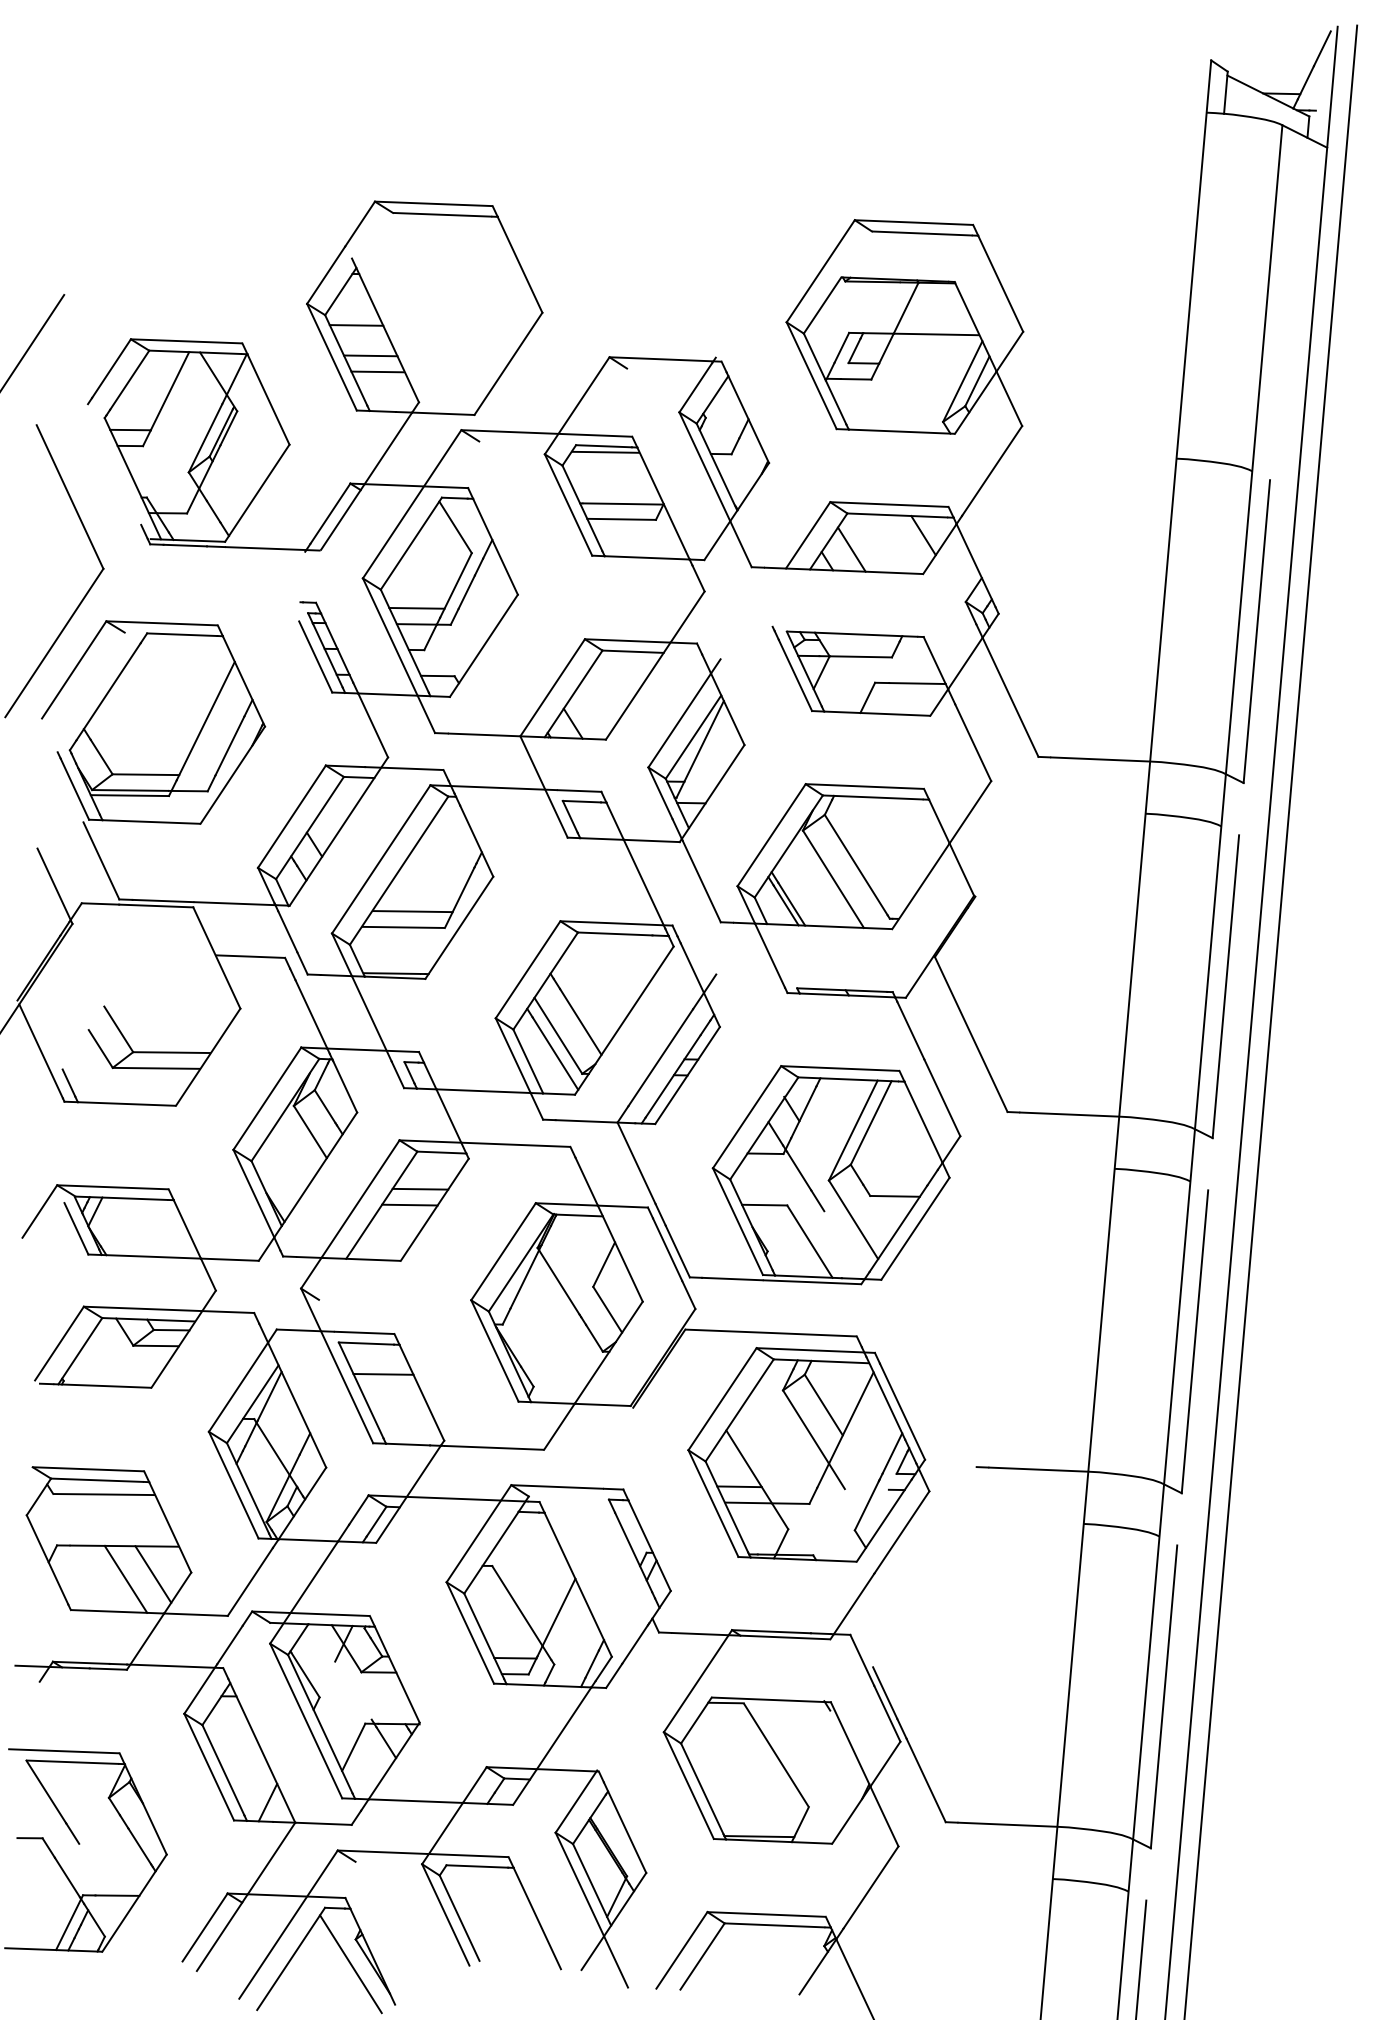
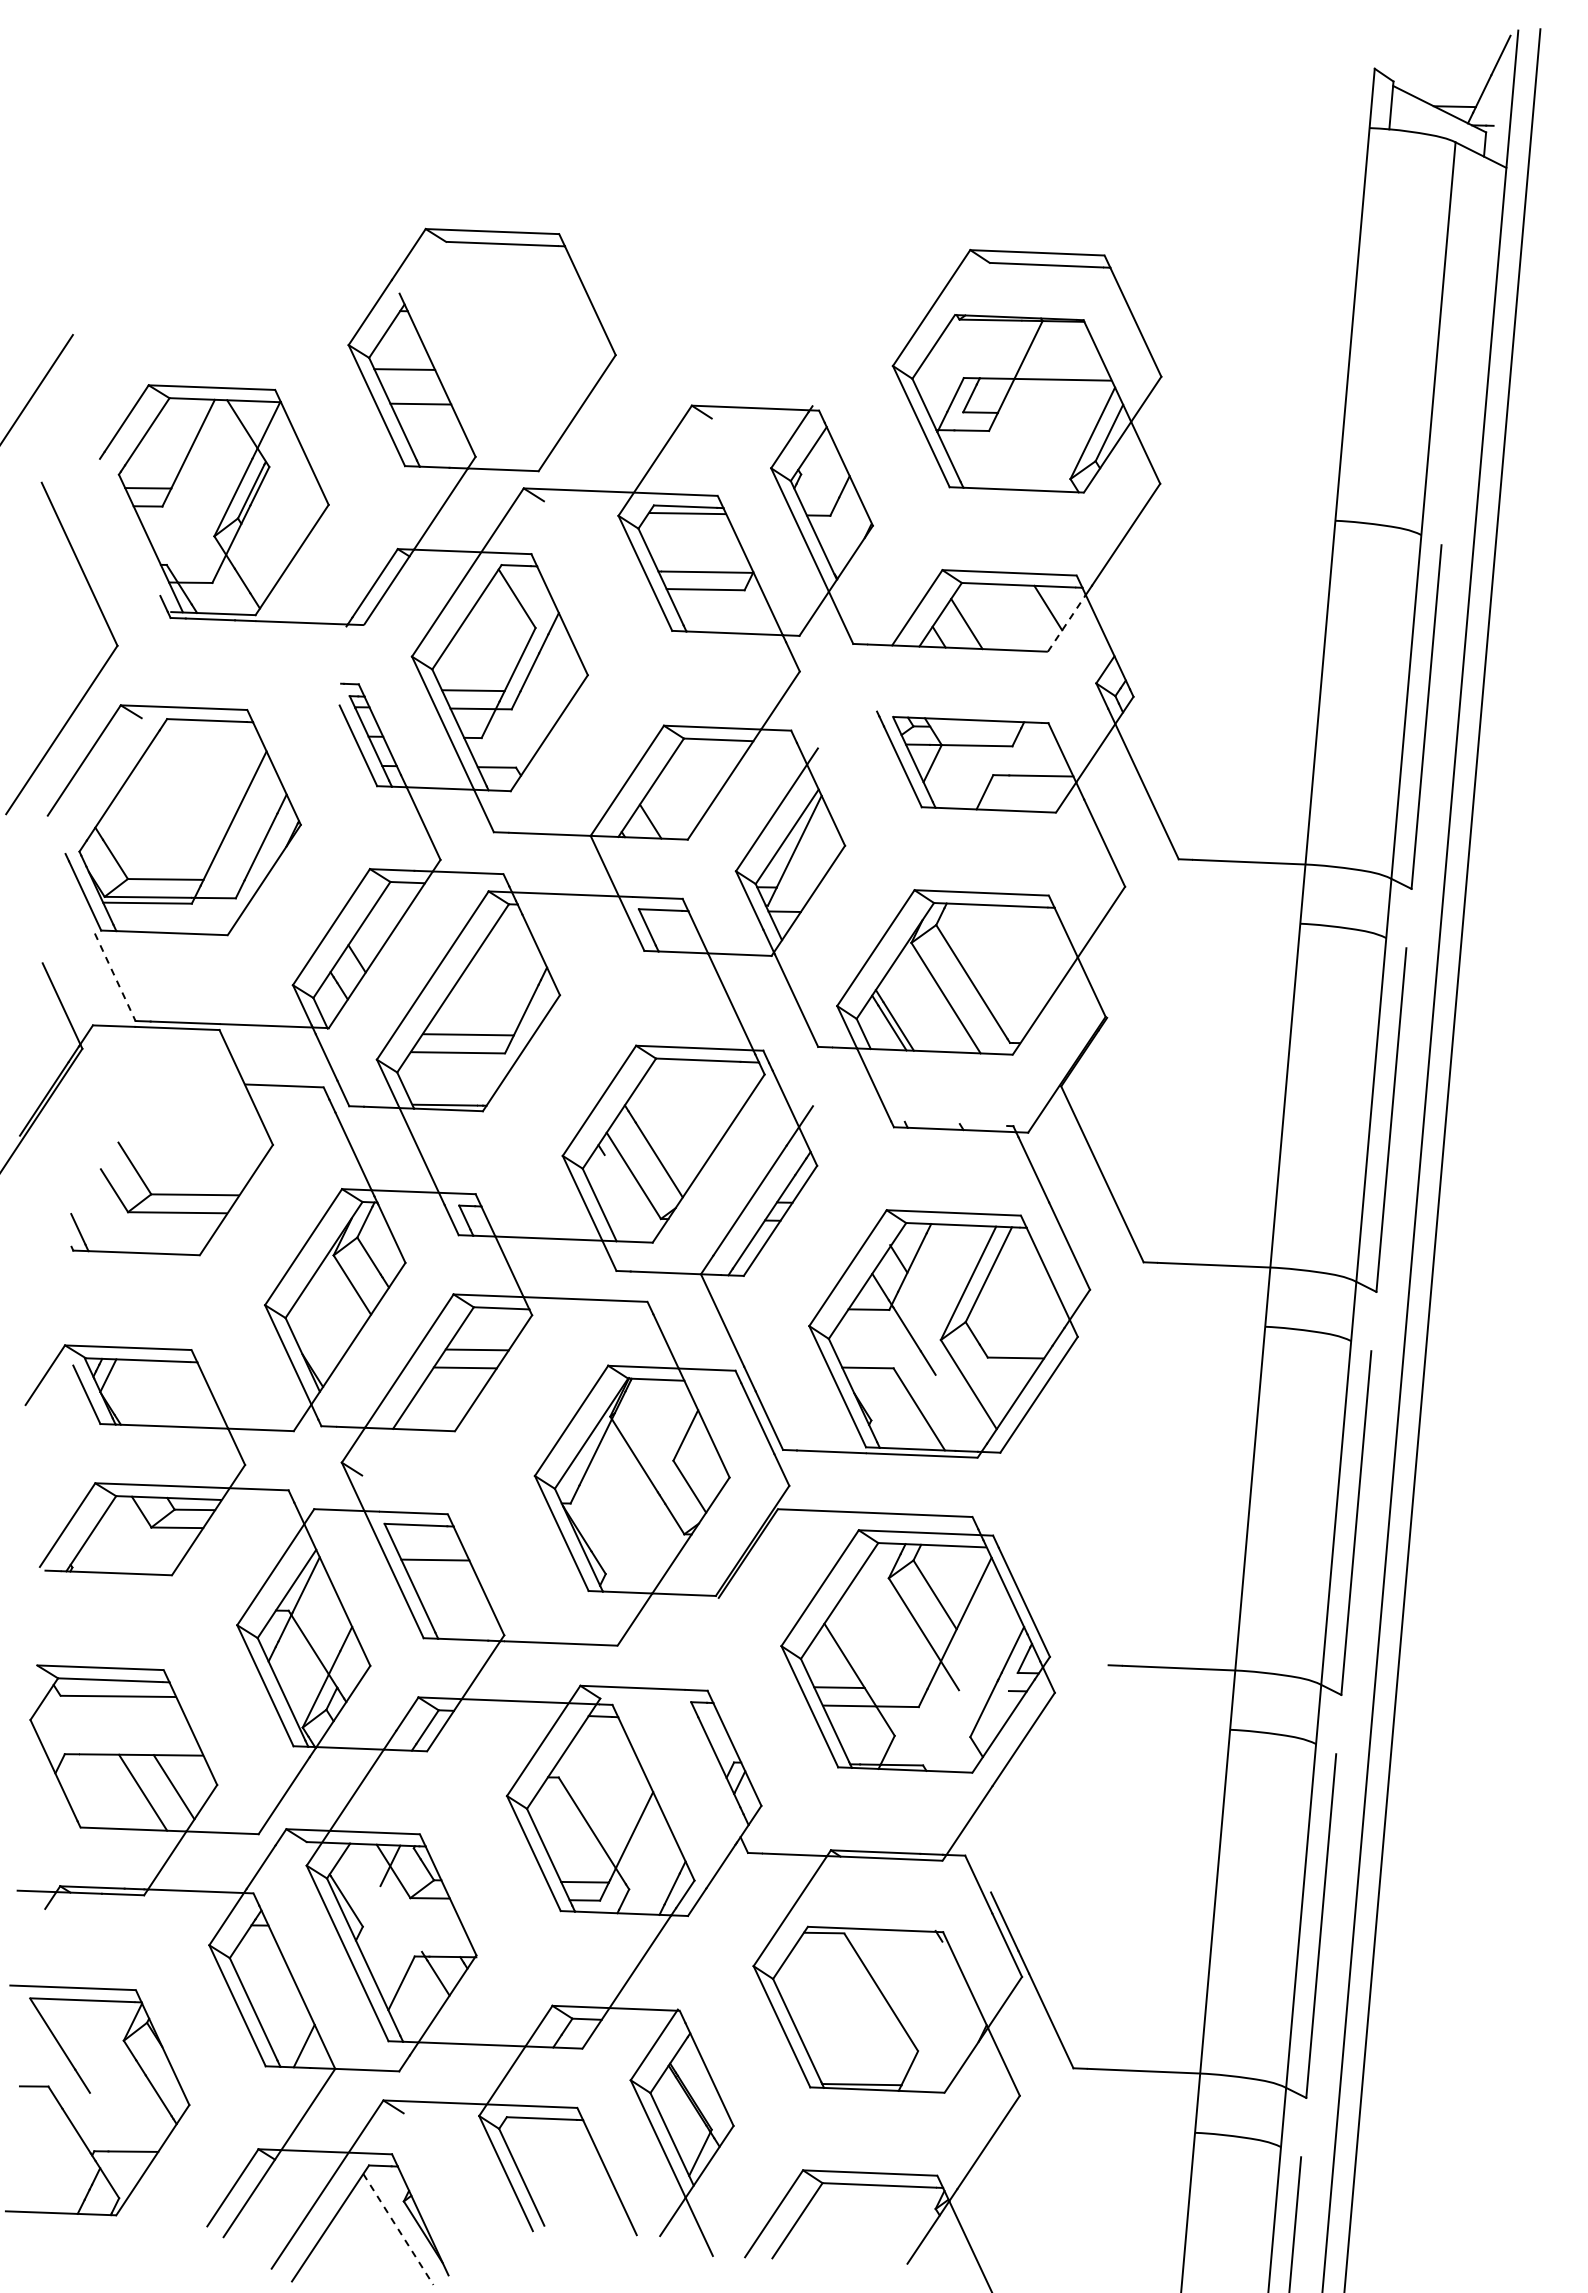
line: (377, 371) -> (428, 421), removed
line: (939, 549) -> (1066, 623), solid -> dashed
line: (101, 861) -> (115, 977), solid -> dashed
line: (841, 989) -> (955, 1123), removed
line: (40, 1051) -> (46, 1193), removed
line: (555, 1053) -> (630, 1195), removed
line: (68, 1924) -> (77, 2184), removed
line: (351, 1964) -> (398, 2229), solid -> dashed

